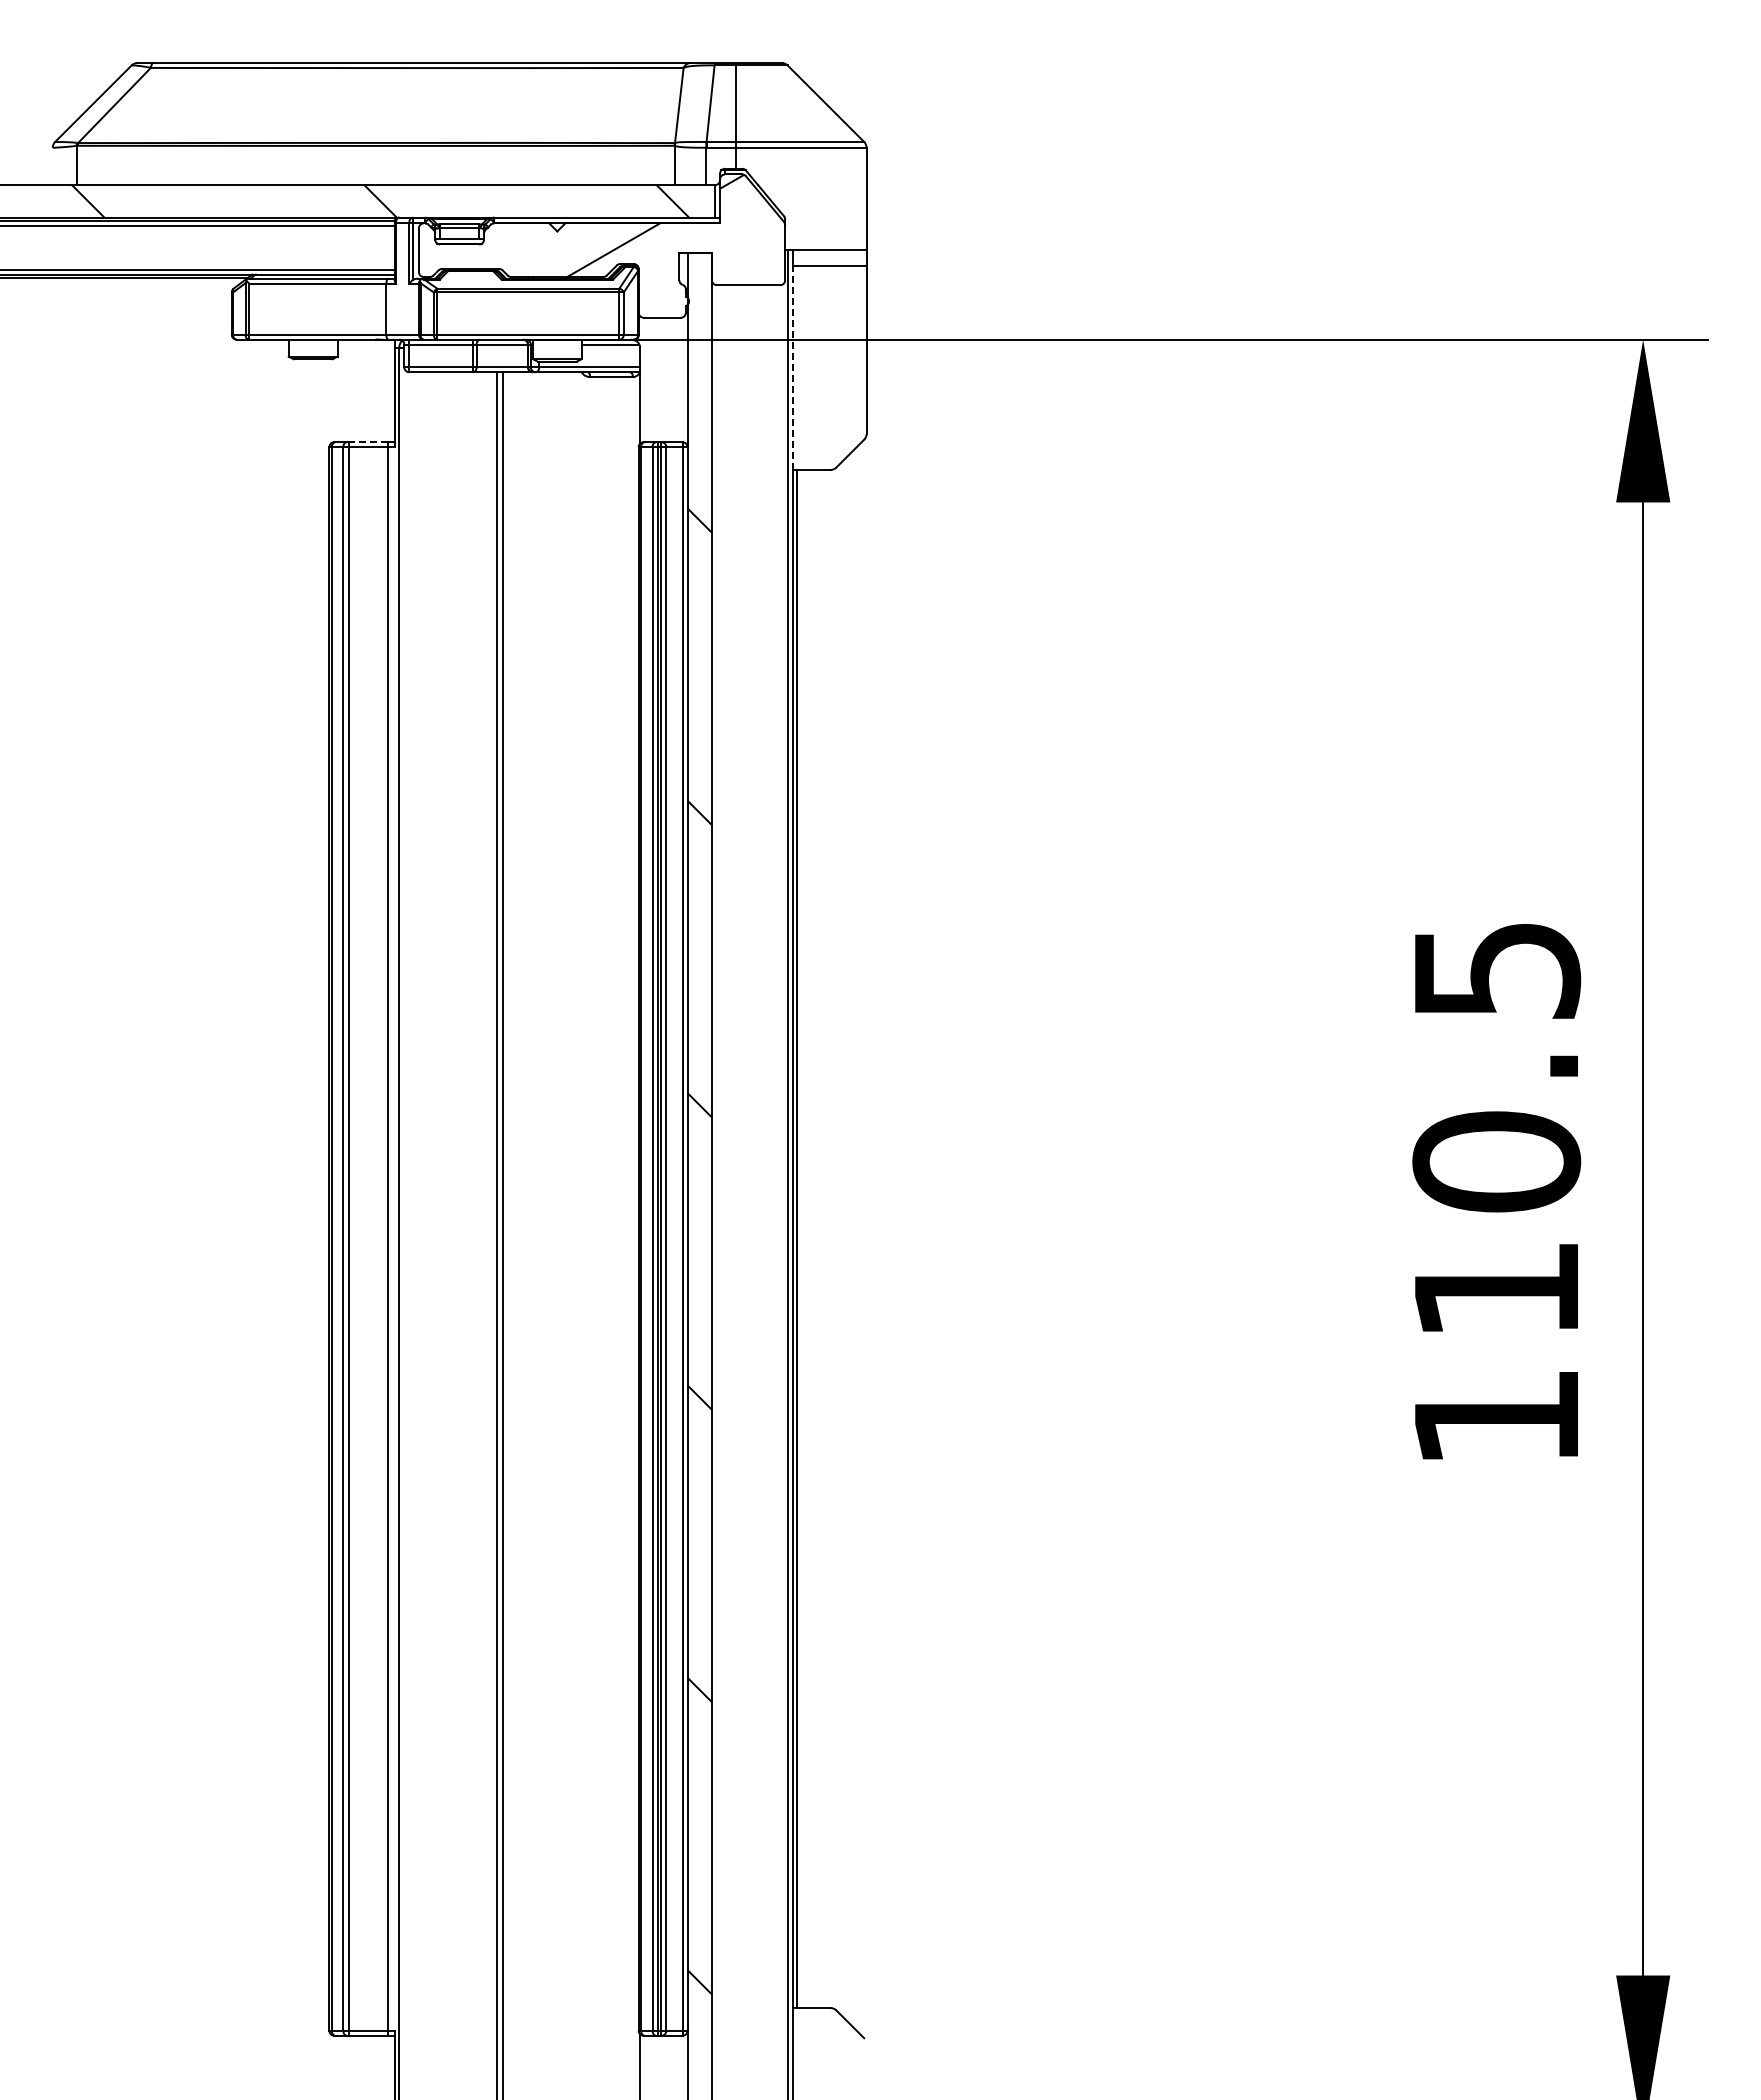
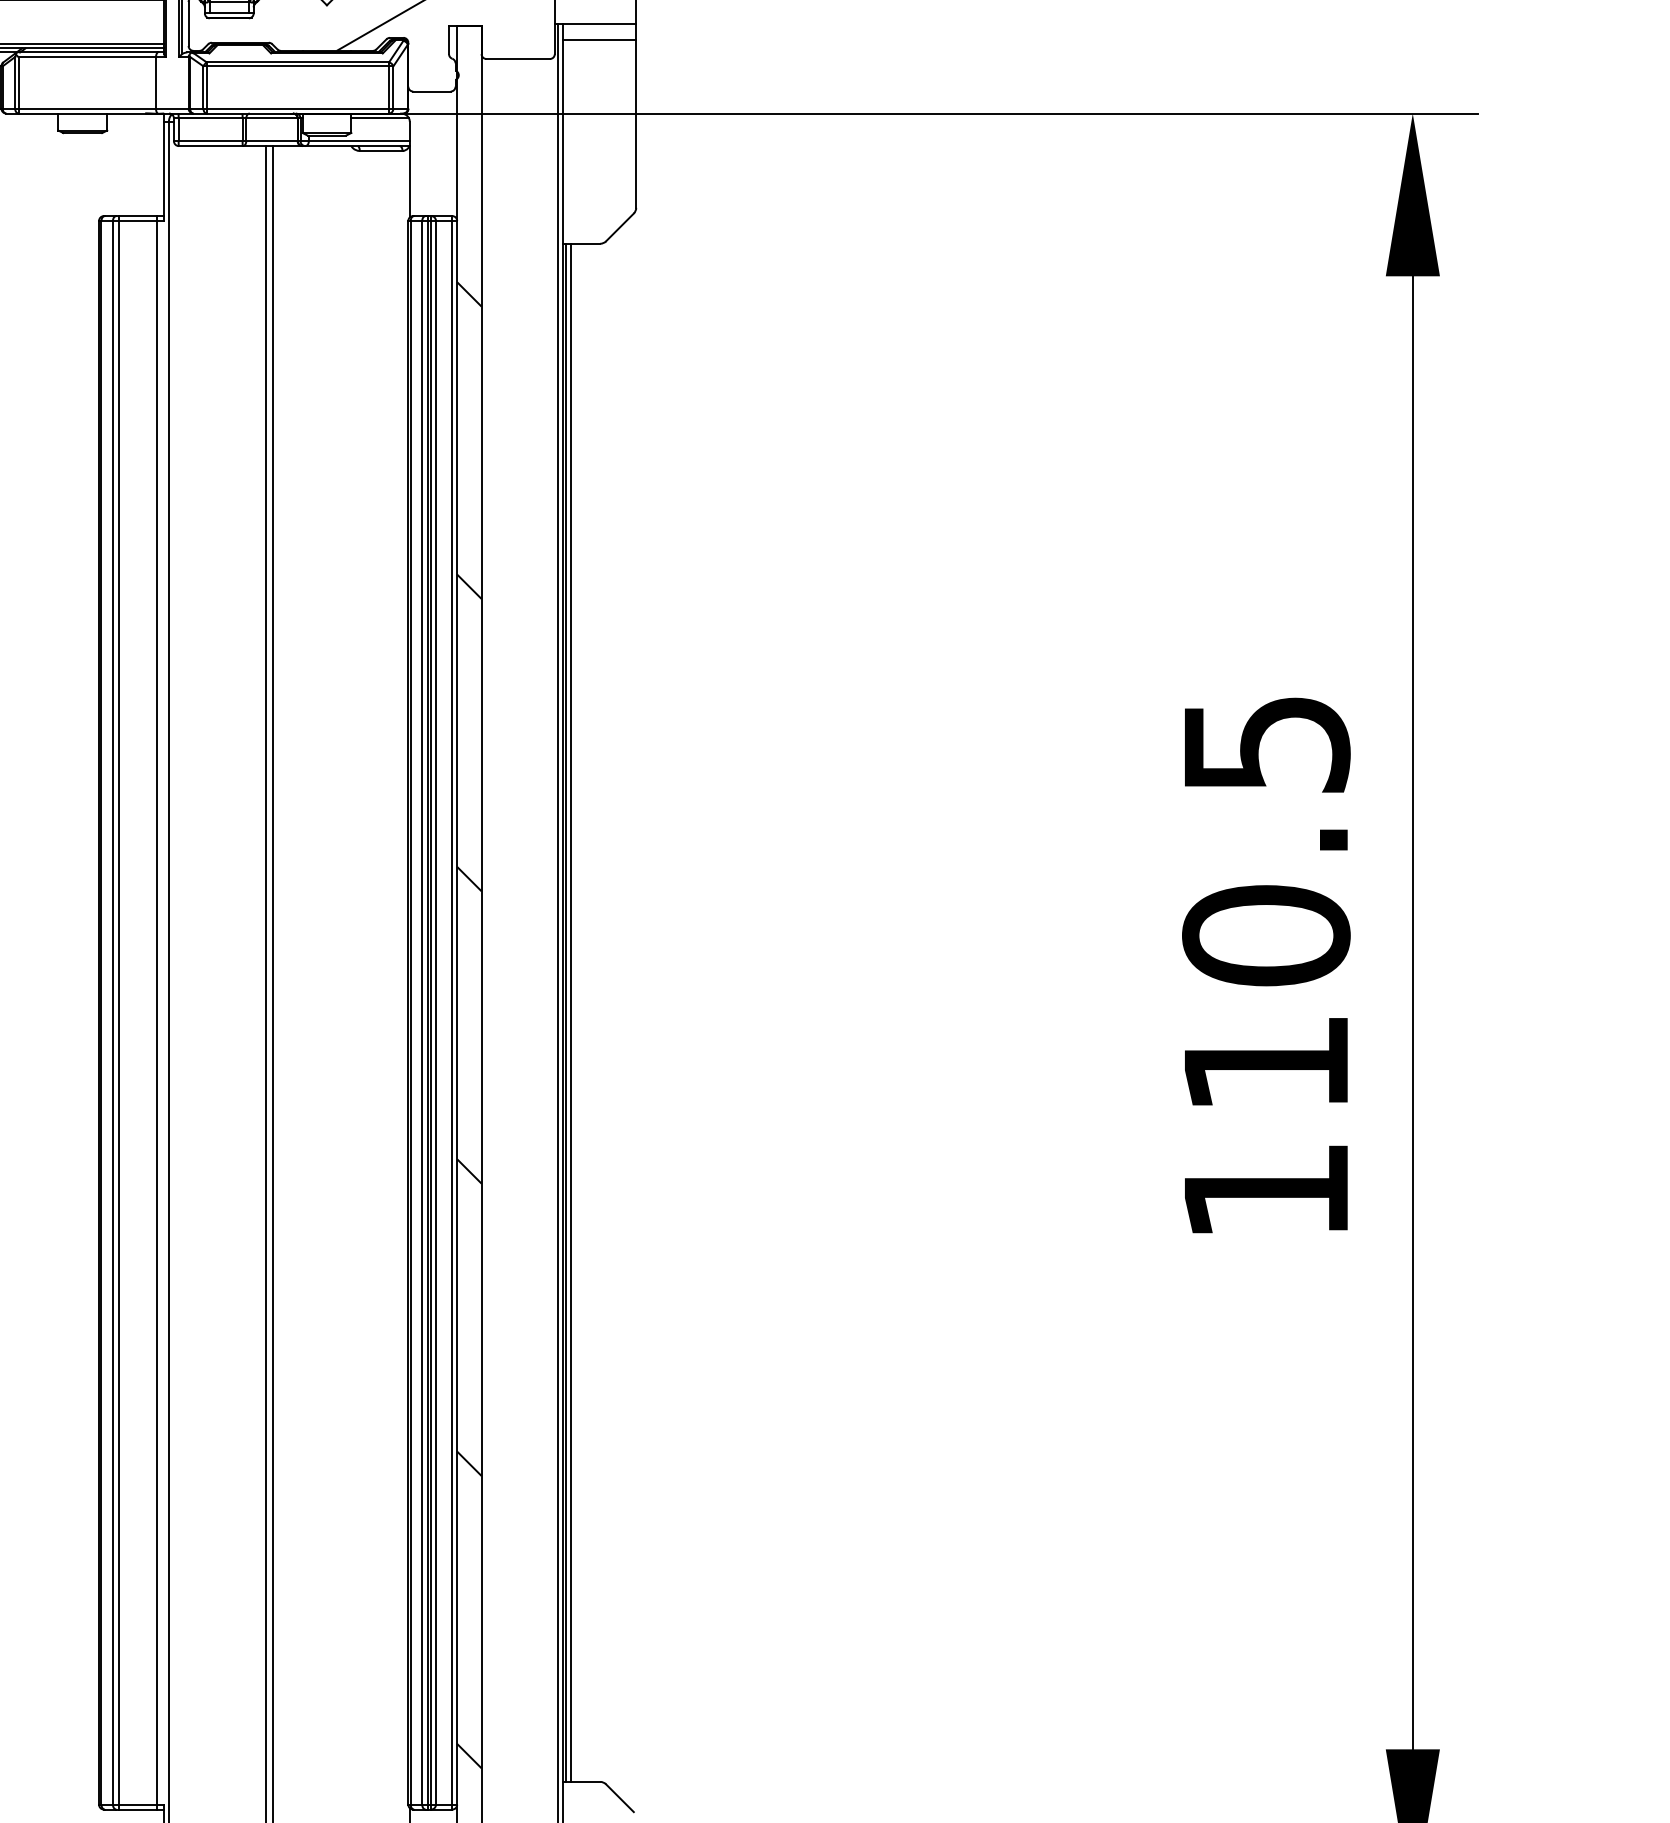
line: (793, 368) -> (563, 142), dashed -> solid
line: (367, 442) -> (137, 216), dashed -> solid
line: (801, 1238) -> (571, 1012), added

